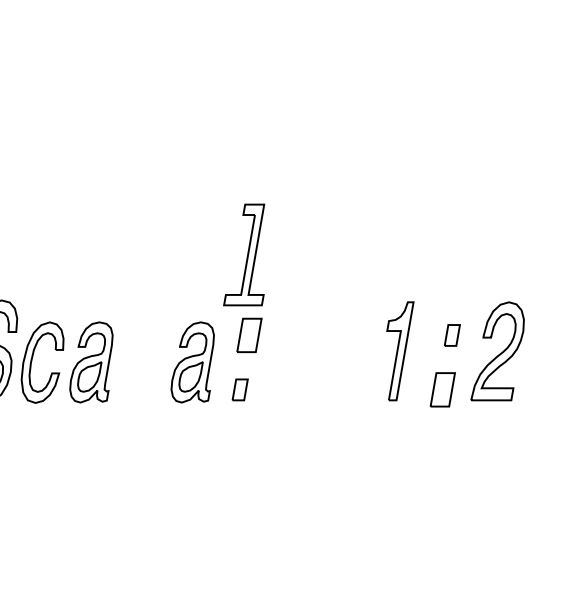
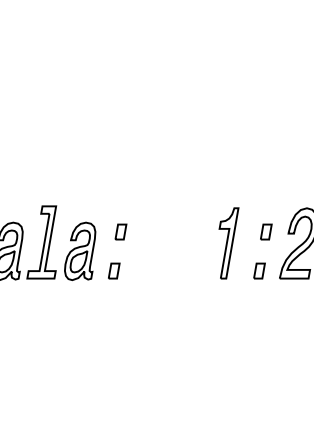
part: (244, 254) -> (41, 242), moved
part: (249, 335) -> (120, 232), size x0.62
part: (442, 389) -> (259, 270), size x0.62

